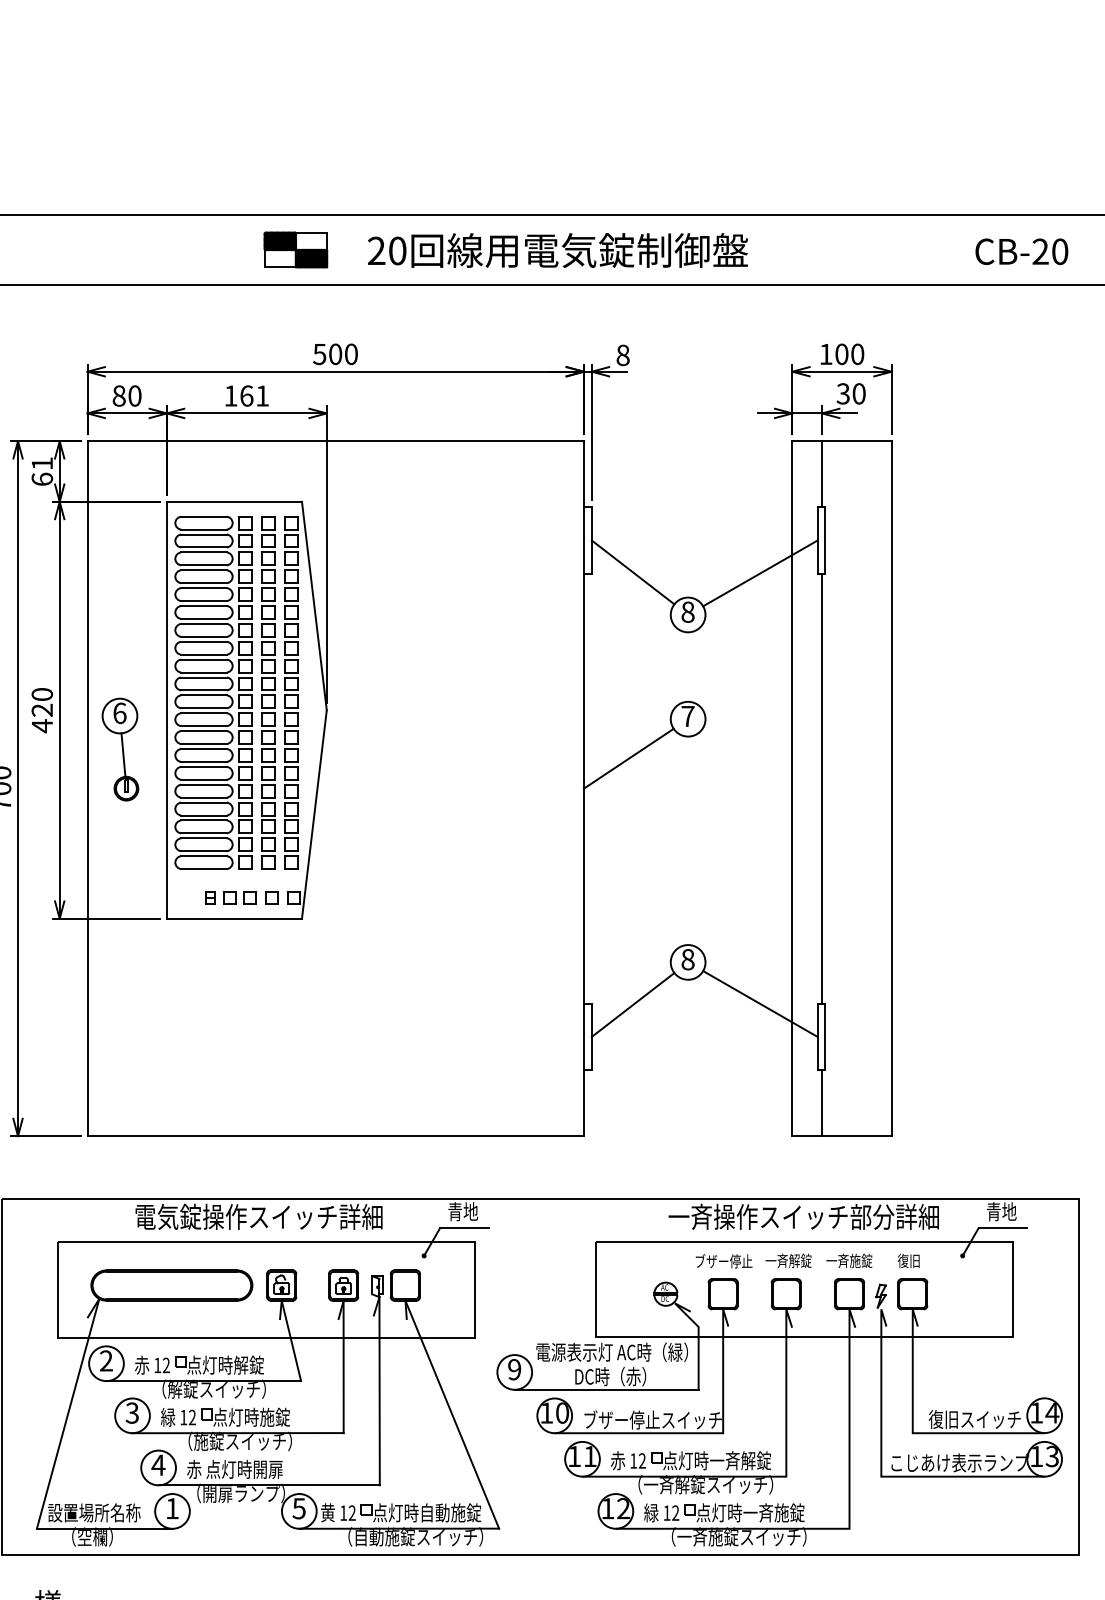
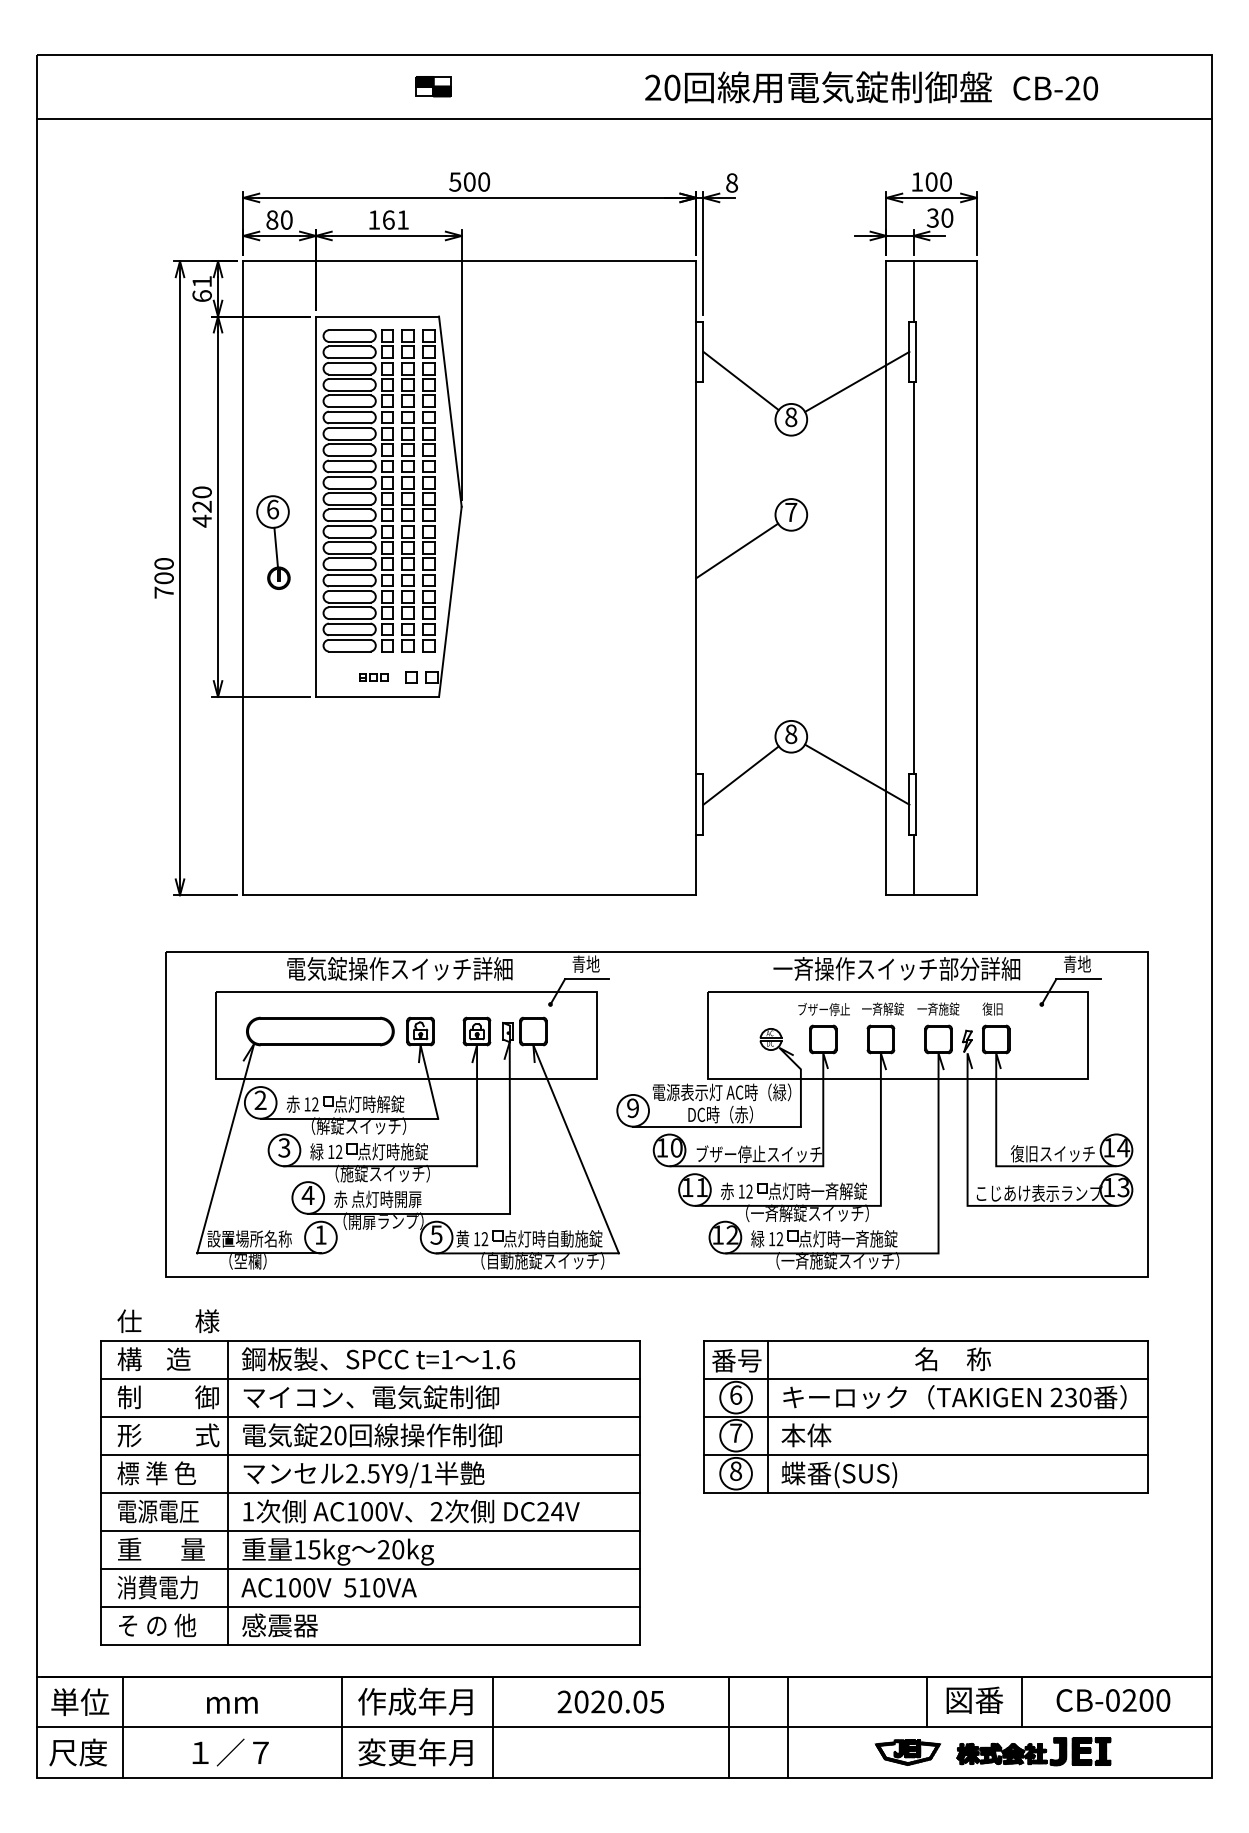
part: (295, 249) -> (433, 86), size x0.6
text: (557, 250) -> (818, 87), moved
text: (1021, 251) -> (1055, 88), moved
part: (230, 897) -> (373, 677), size x0.6

